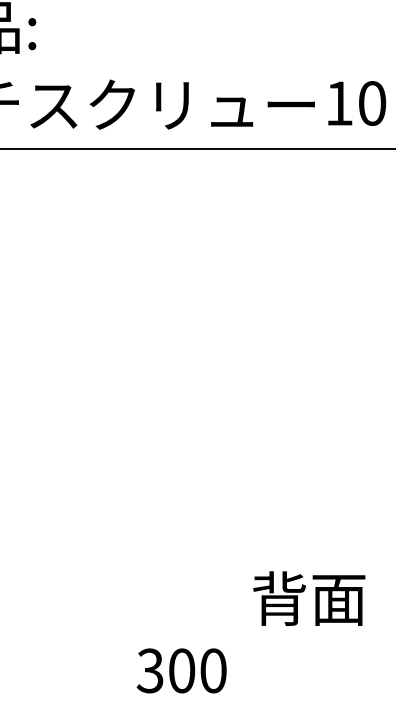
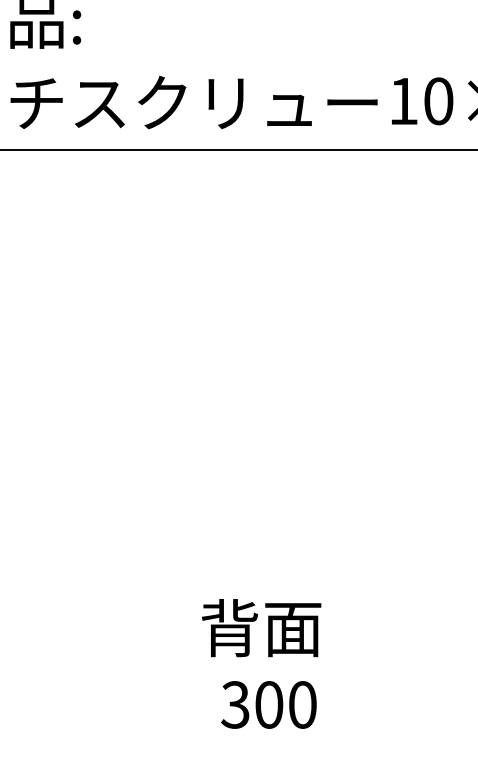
text: (309, 599) -> (261, 628), moved
text: (181, 670) -> (268, 704), moved

